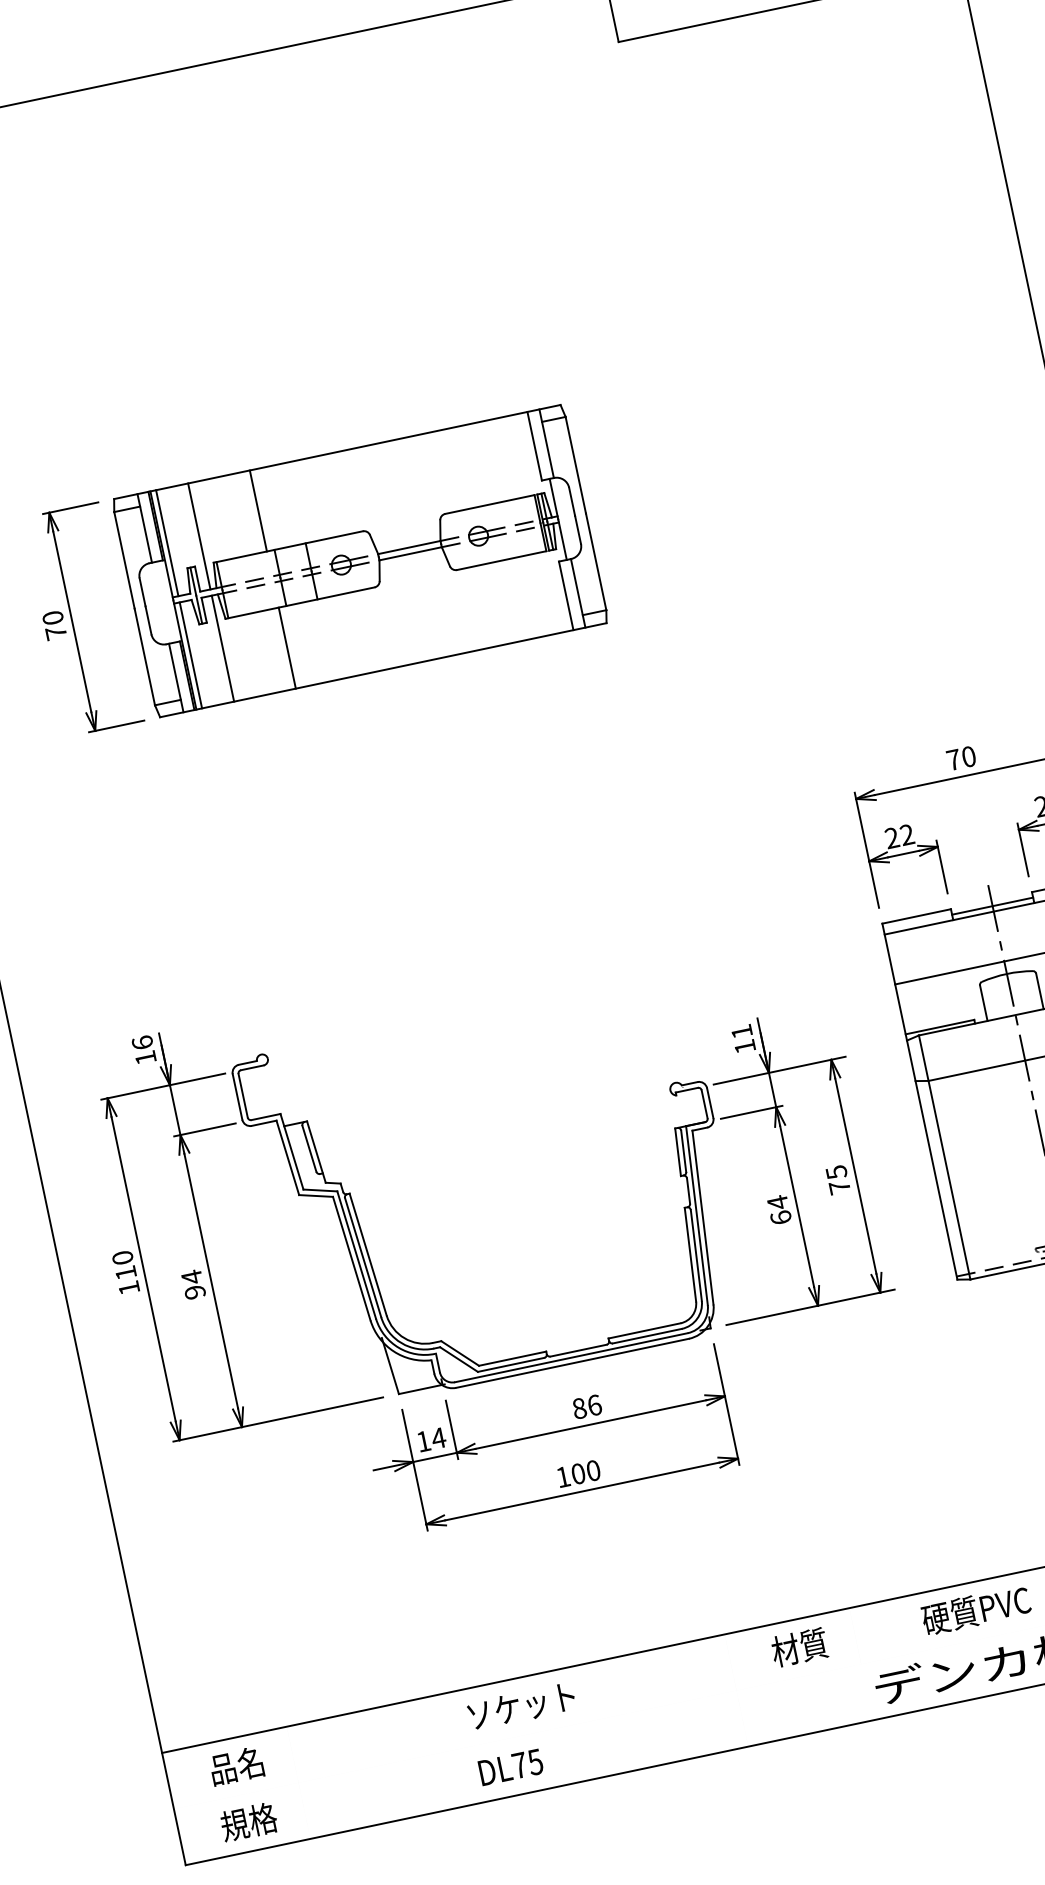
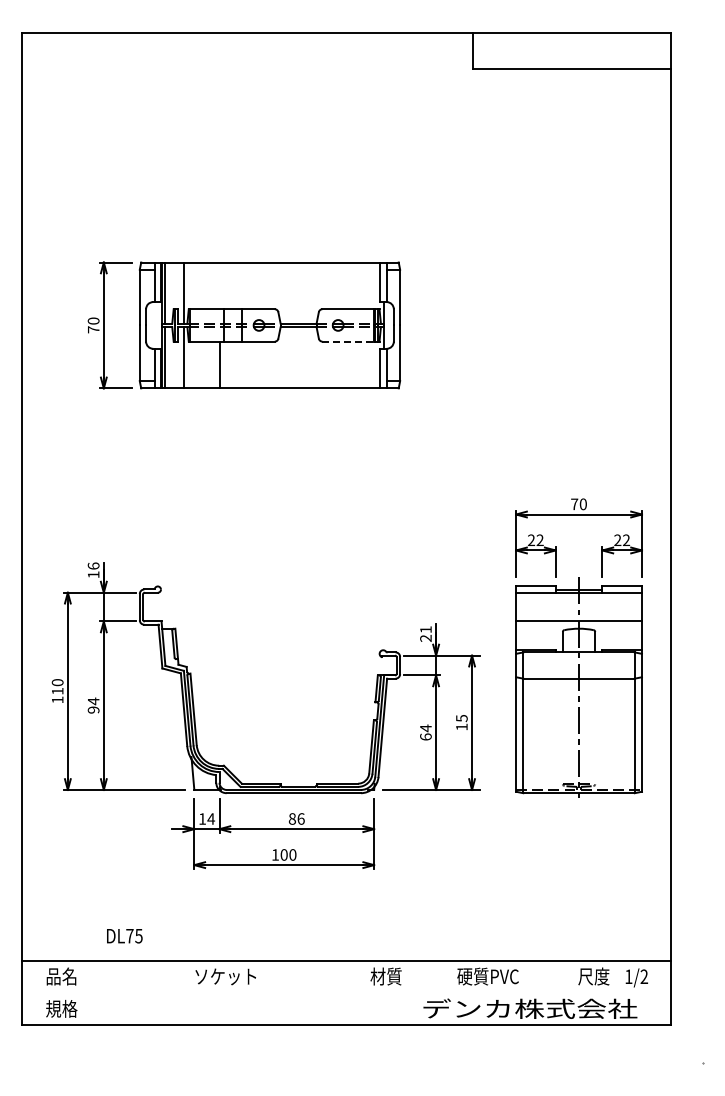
line: (258, 510) -> (219, 285), removed
line: (502, 560) -> (348, 341), solid -> dashed
text: (743, 1045) -> (425, 637), 11 -> 21
text: (838, 1186) -> (461, 726), 75 -> 15
text: (510, 1768) -> (124, 936), moved

